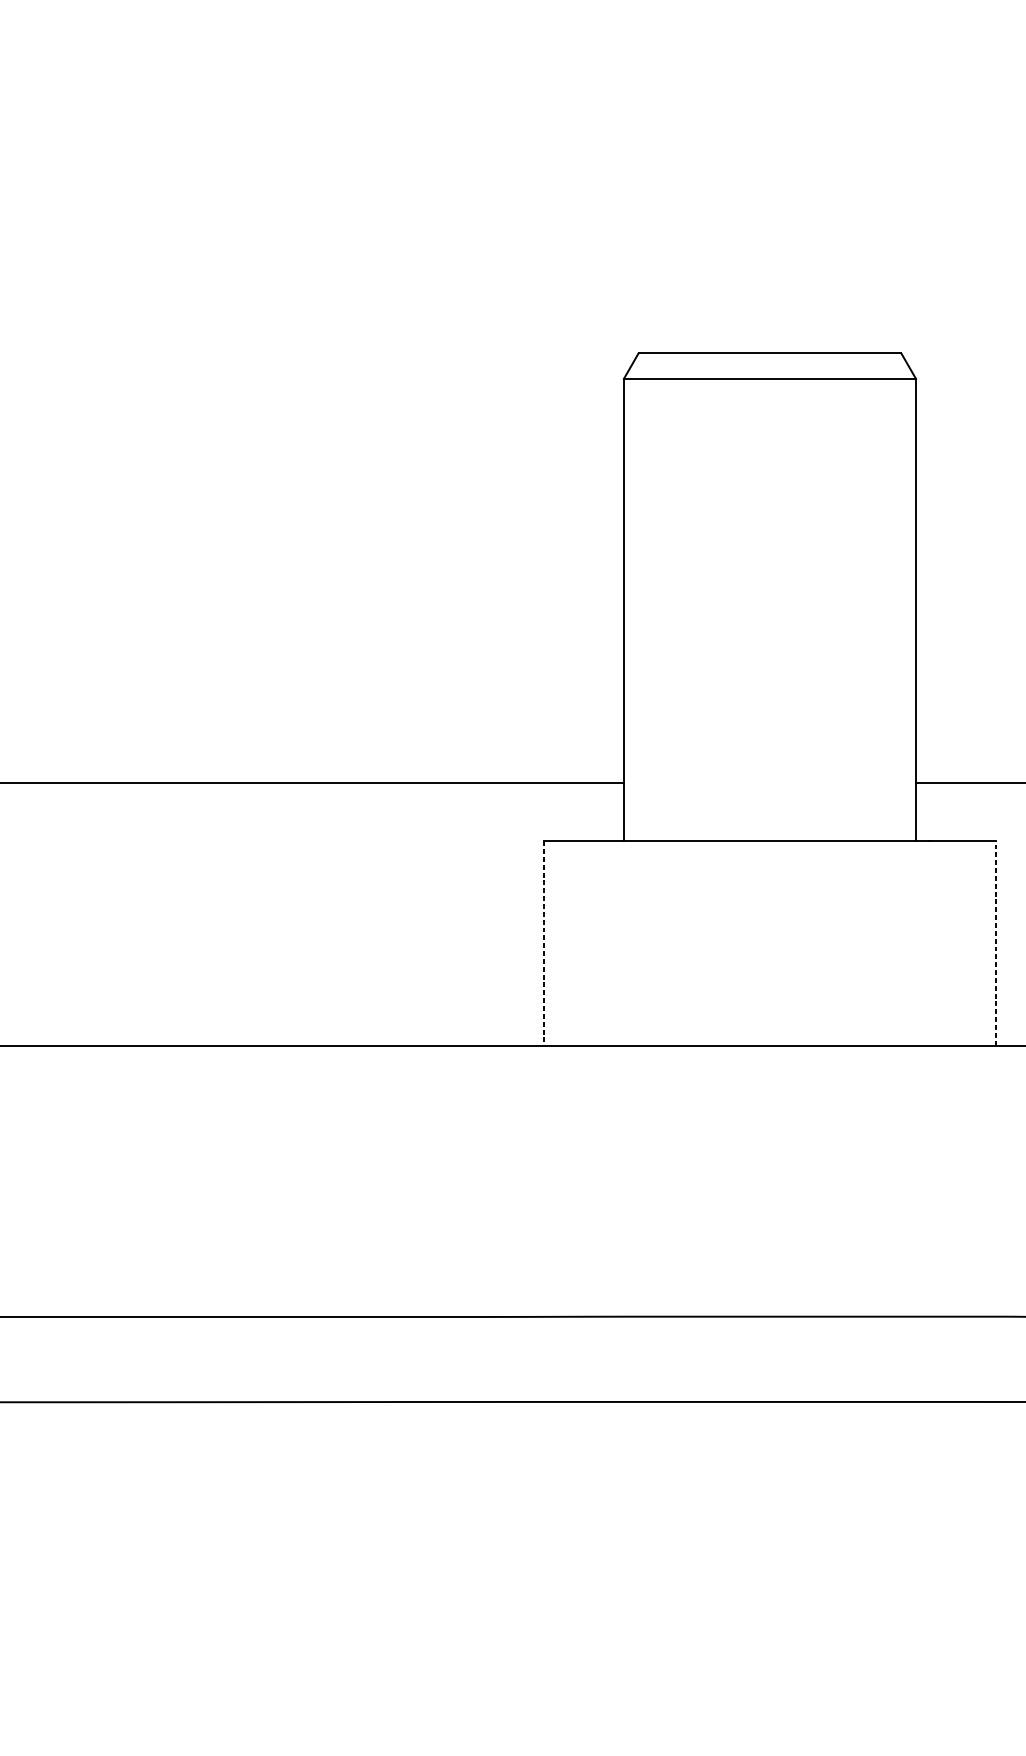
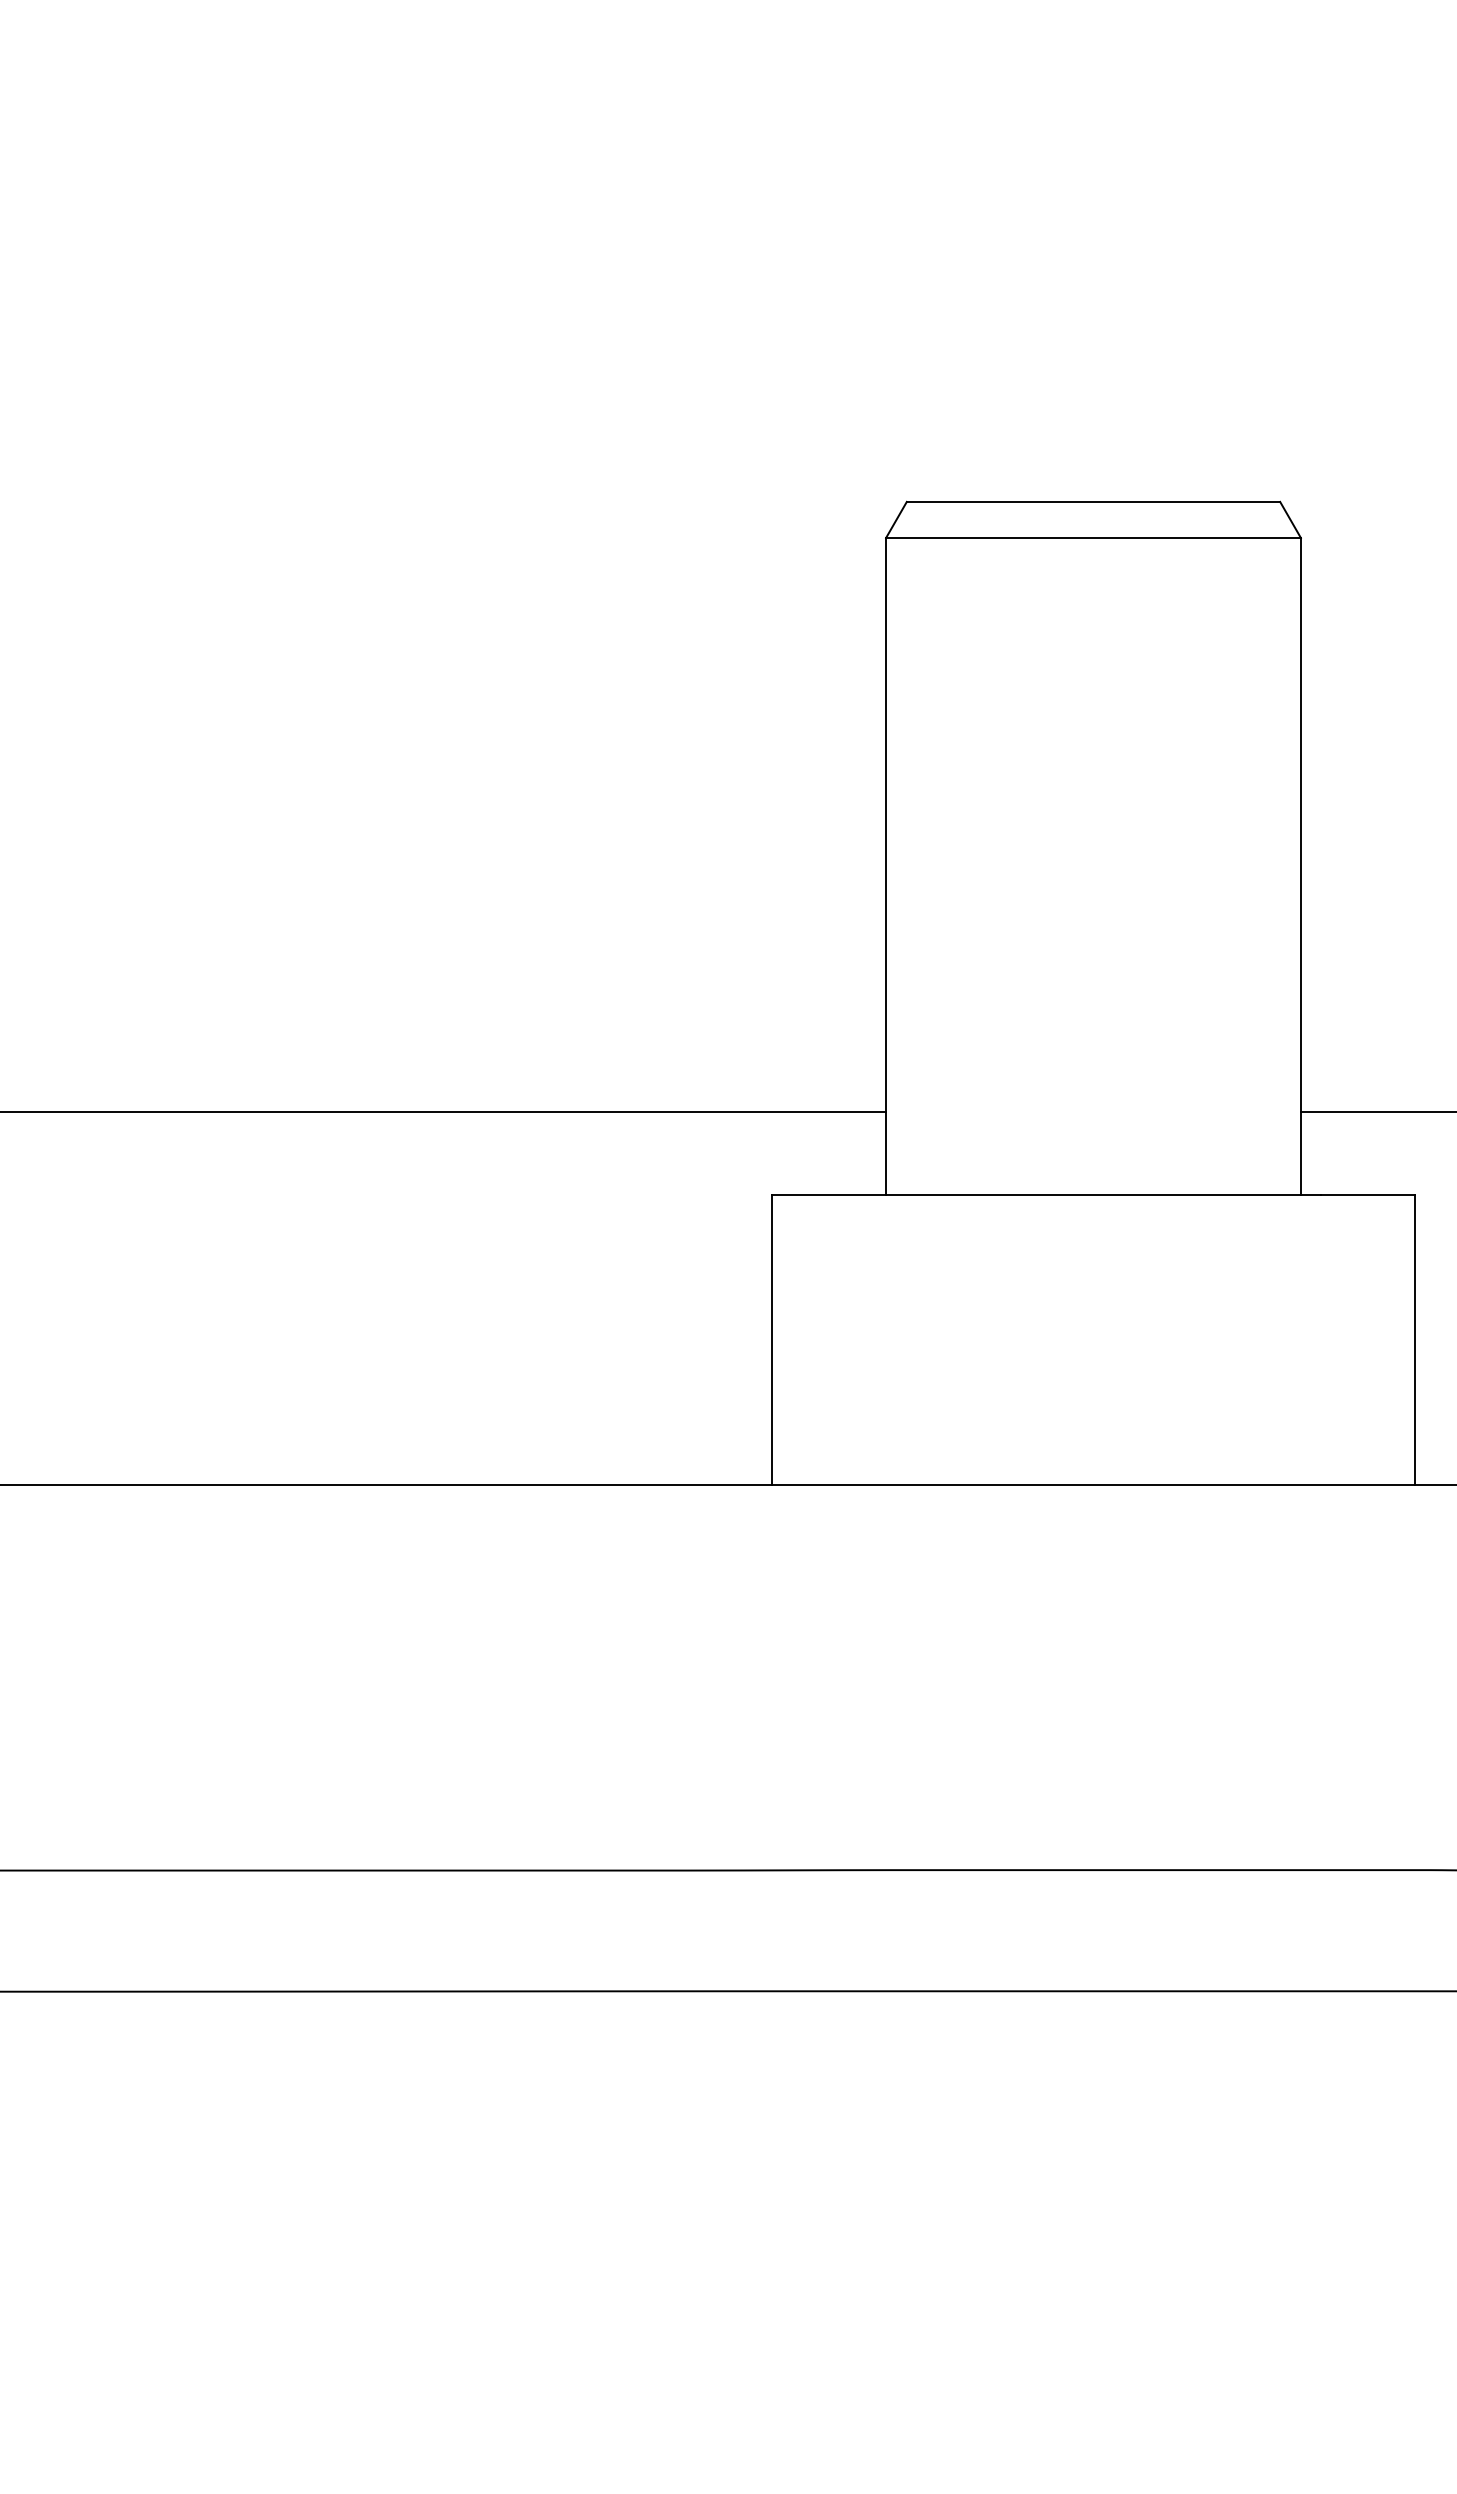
line: (543, 943) -> (771, 1340), dashed -> solid
line: (996, 943) -> (1415, 1339), dashed -> solid

